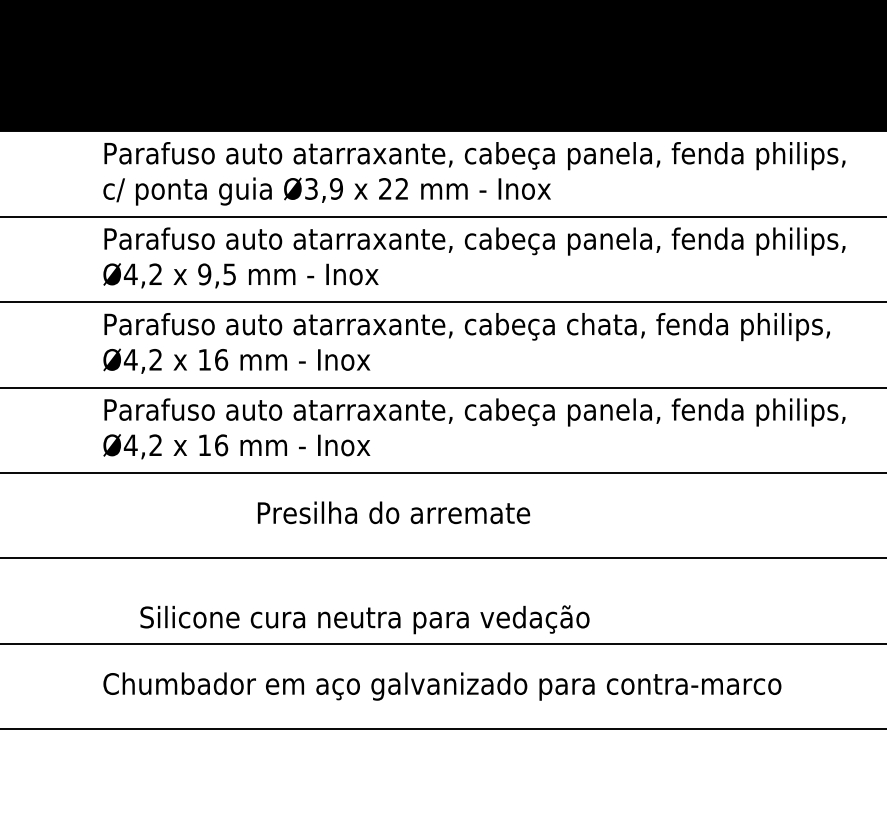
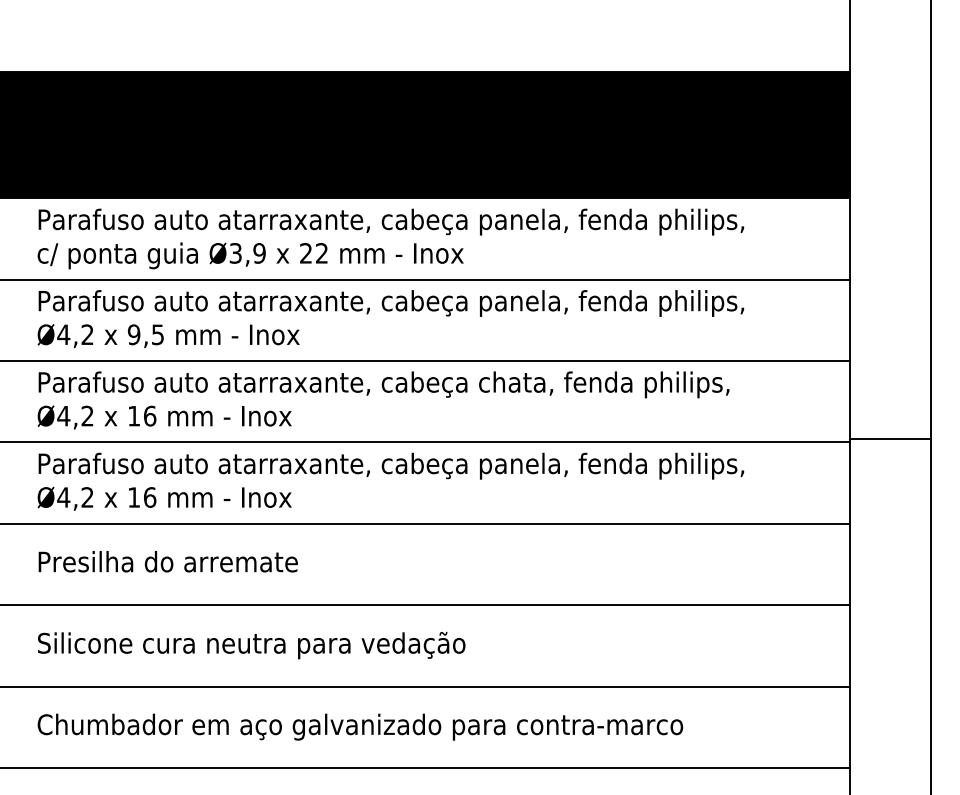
text: (393, 512) -> (167, 561), moved
text: (364, 619) -> (251, 645), moved

